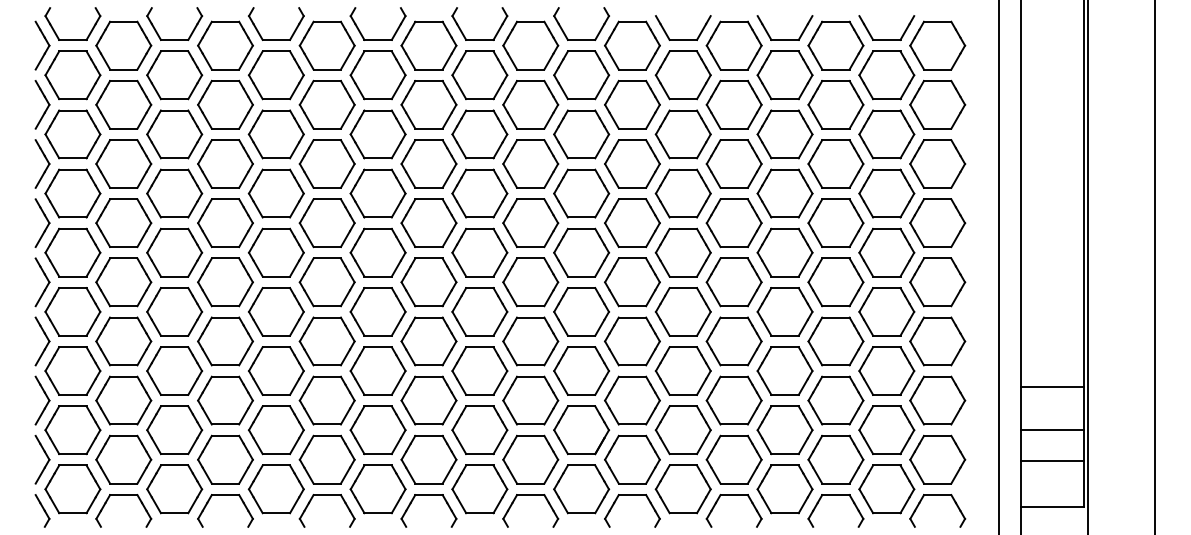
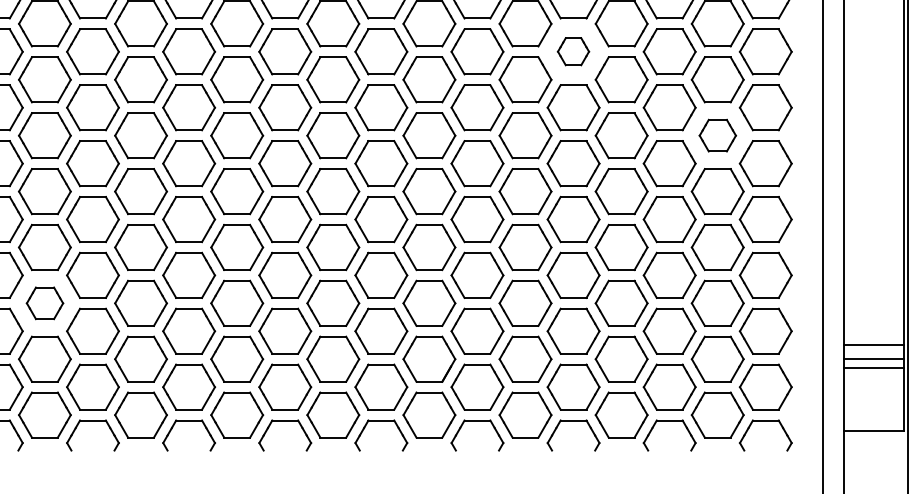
part: (733, 104) -> (572, 51), size x0.6
part: (886, 193) -> (717, 135), size x0.7
part: (174, 370) -> (44, 302), size x0.7
line: (1052, 387) -> (874, 345), moved
line: (1052, 461) -> (874, 368), moved

